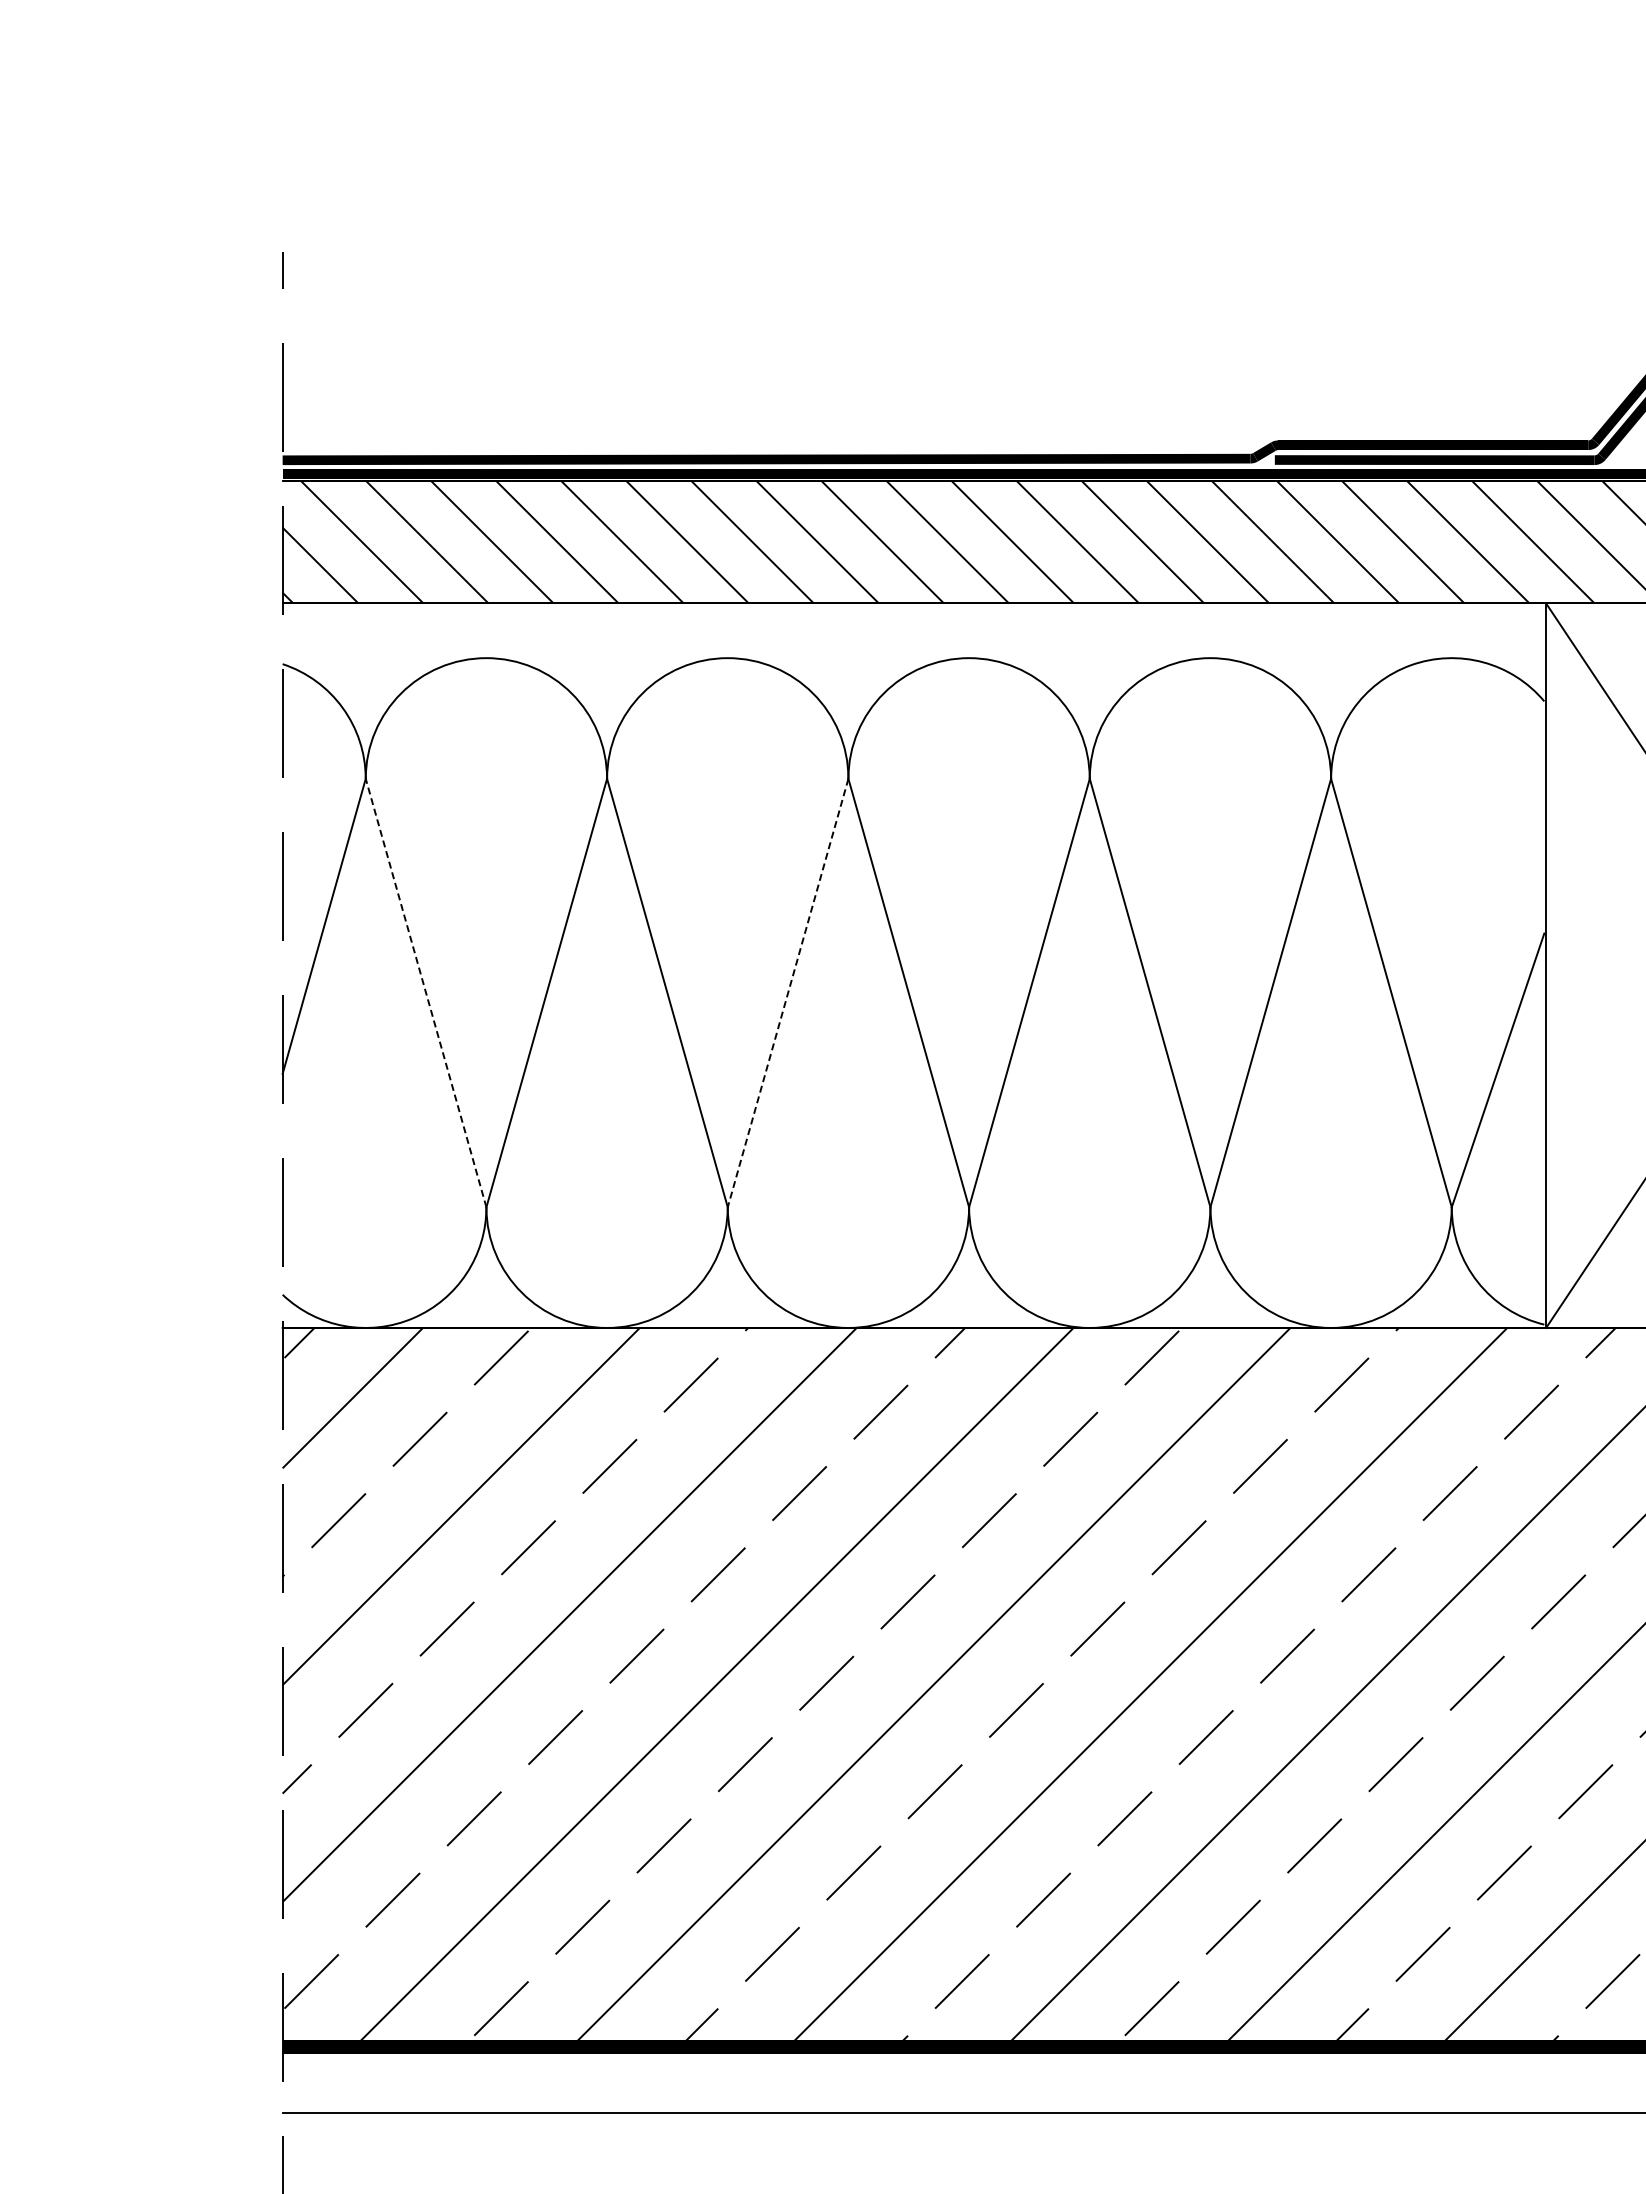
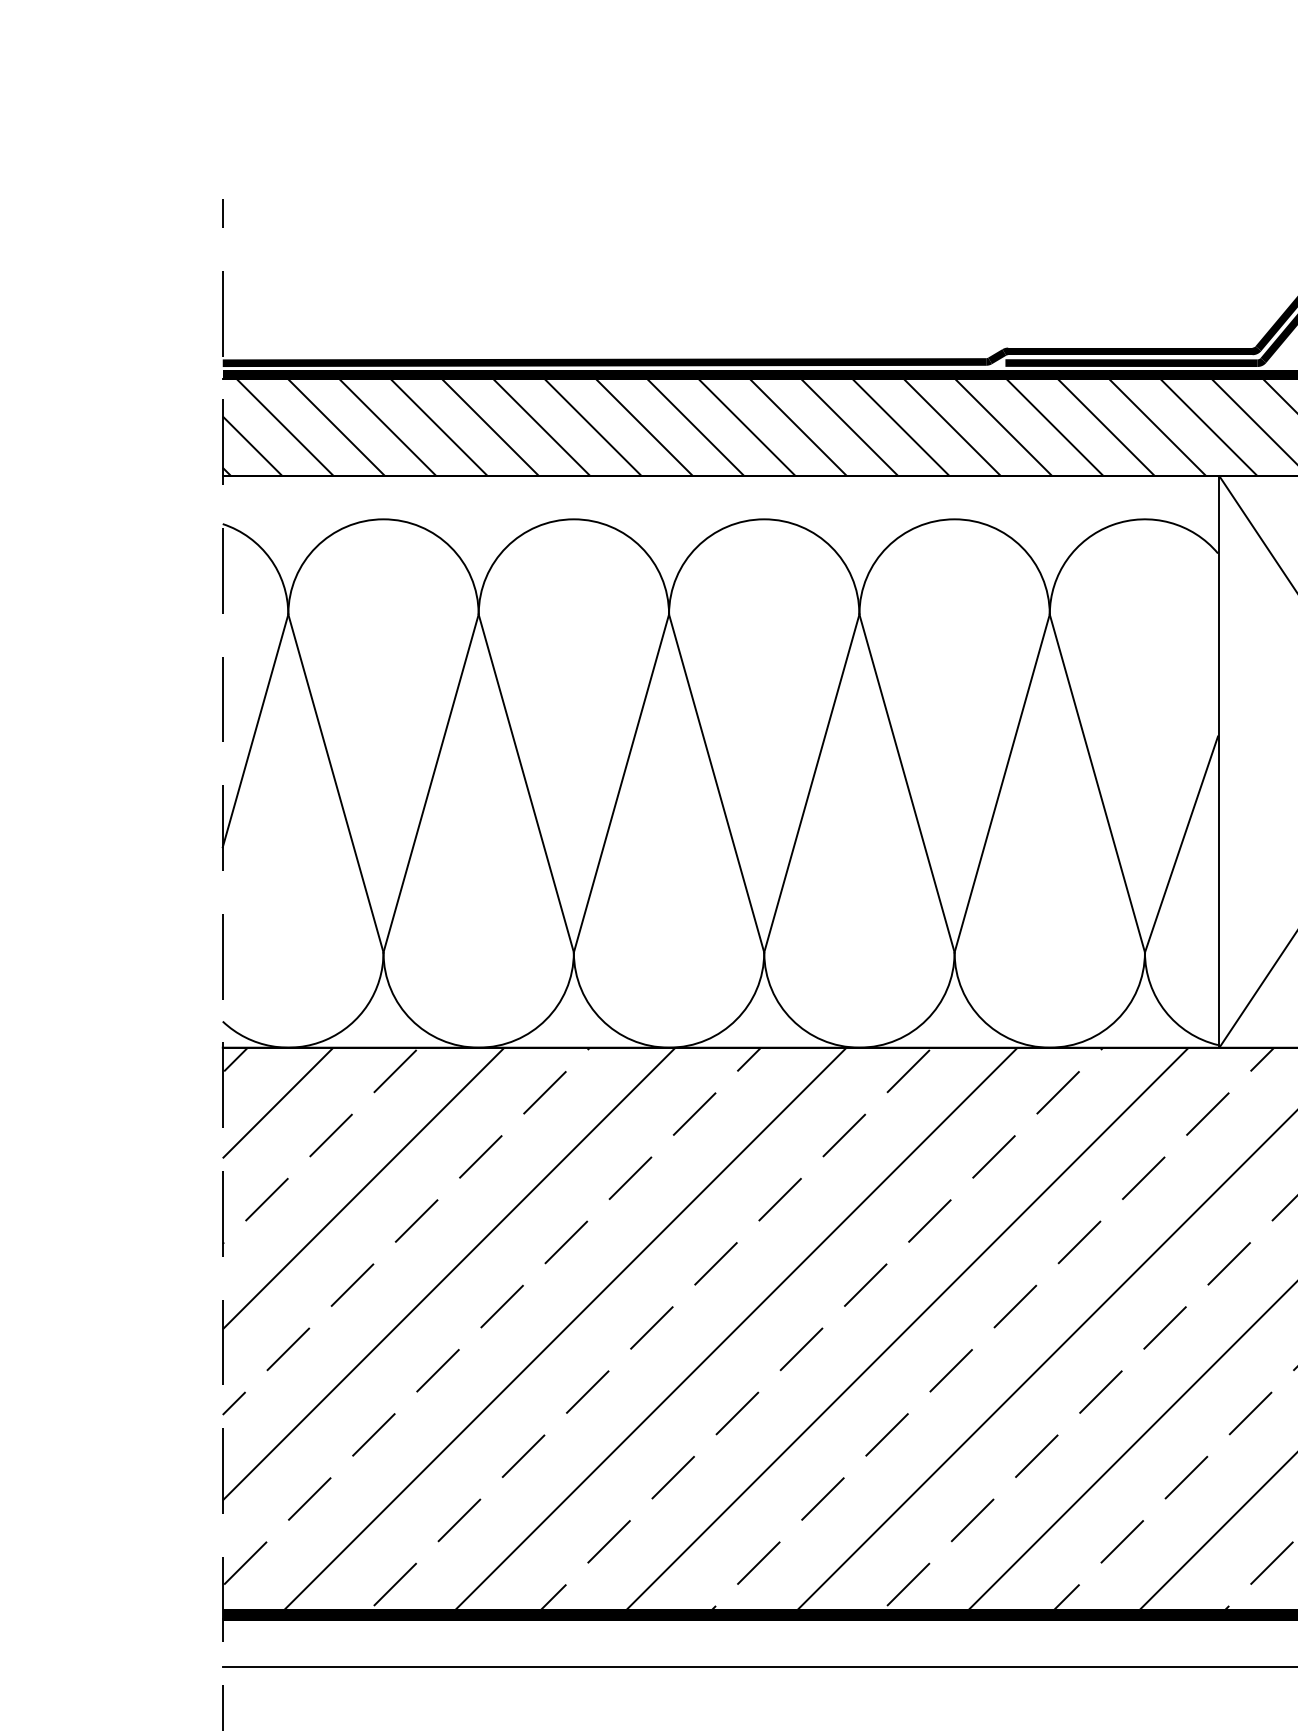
line: (426, 993) -> (336, 783), dashed -> solid
line: (788, 993) -> (621, 783), dashed -> solid

